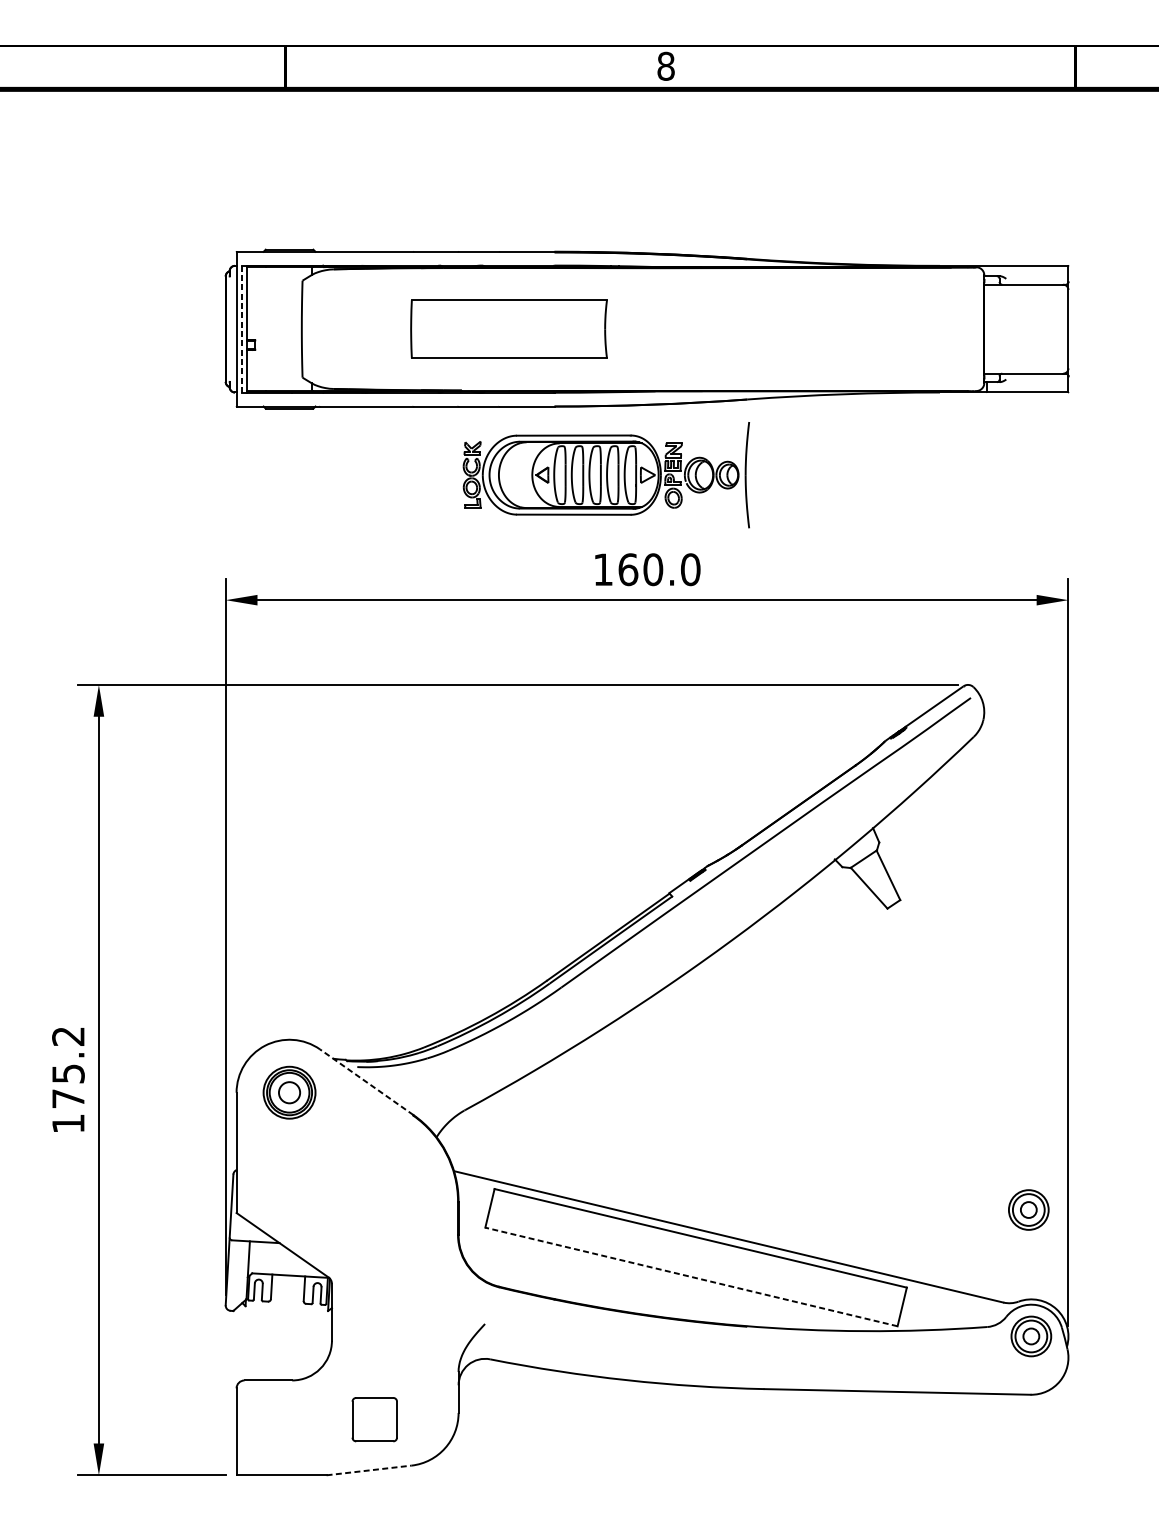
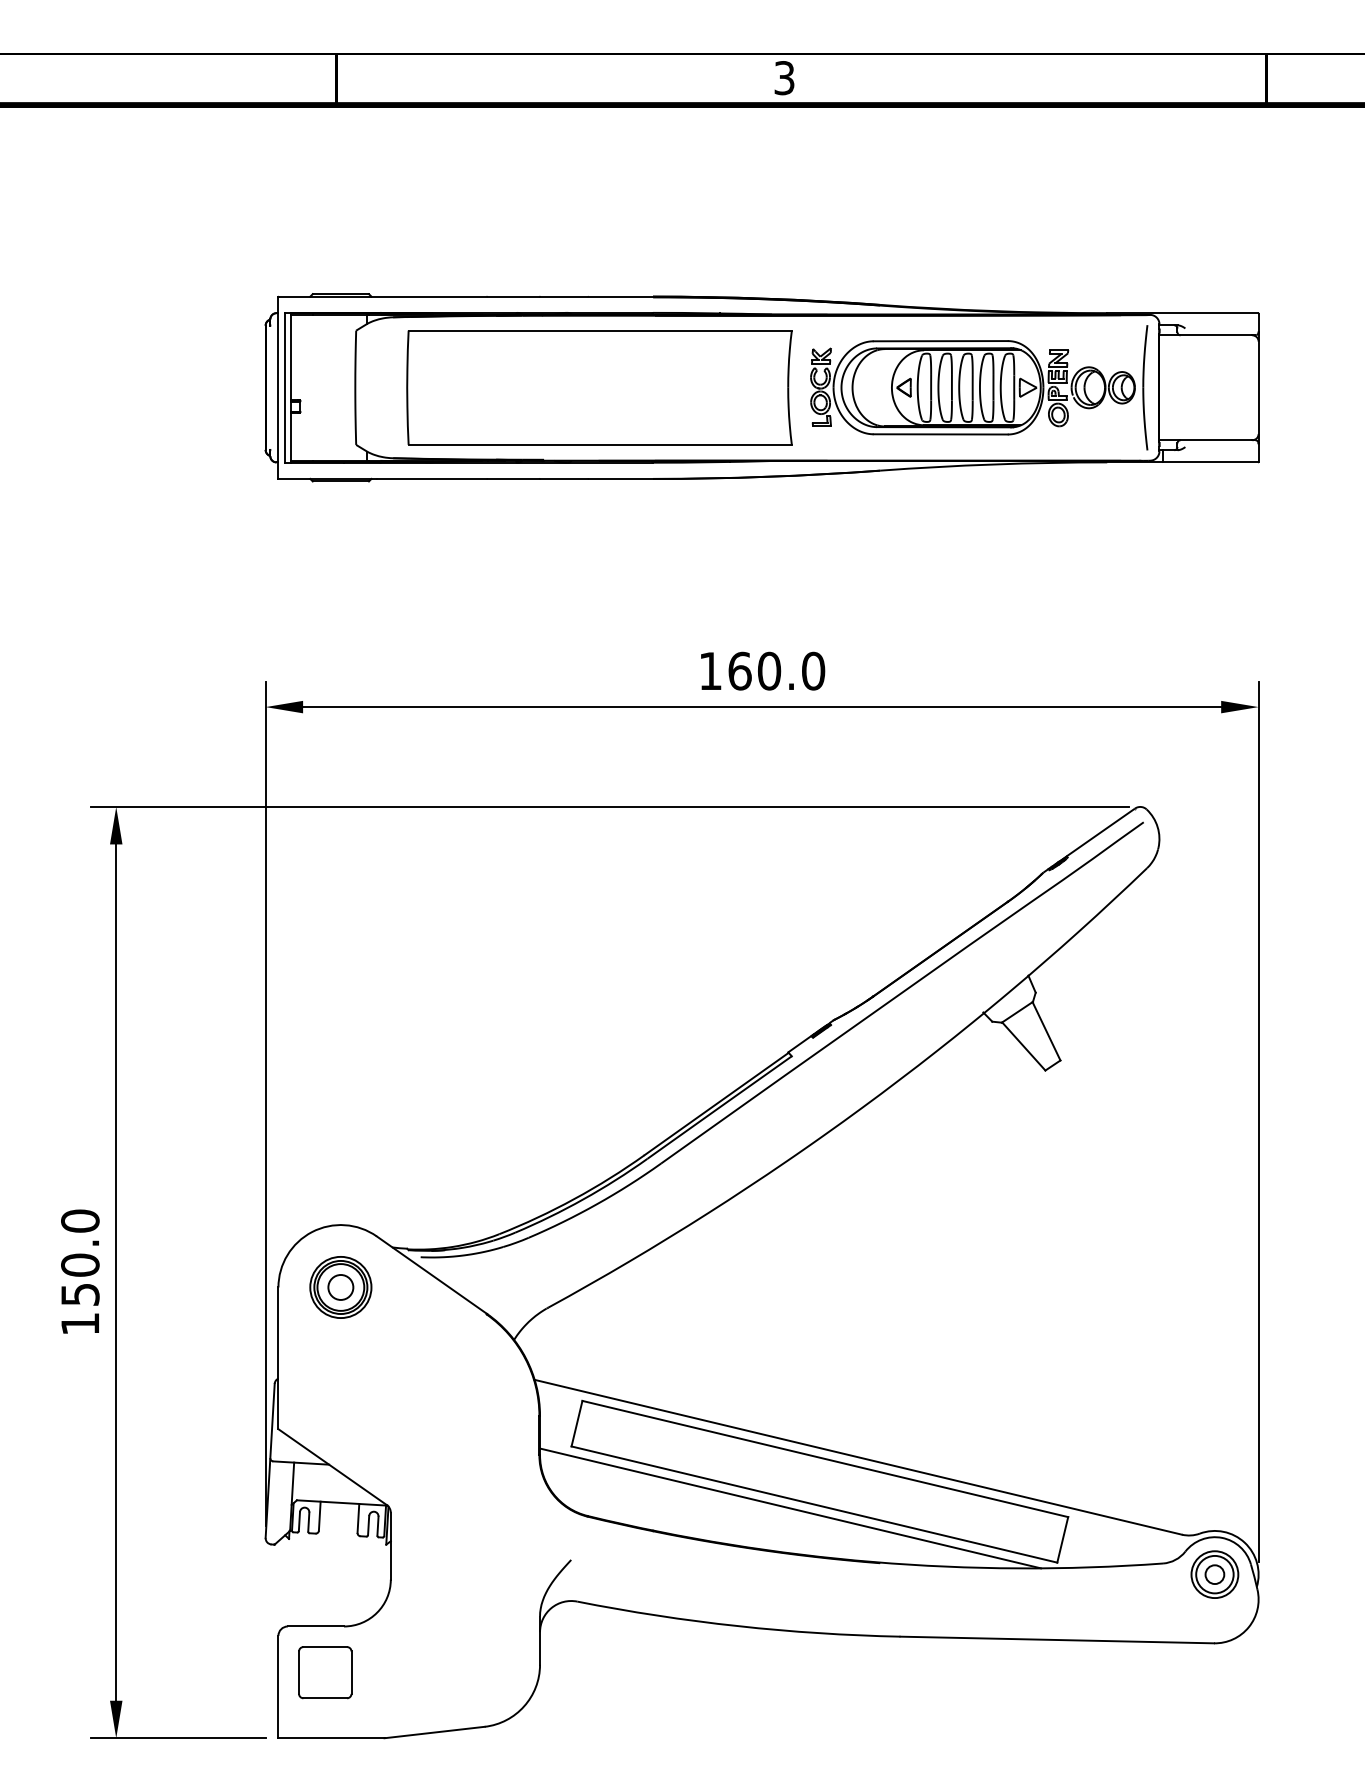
text: (666, 66) -> (784, 78), 8 -> 3
line: (242, 328) -> (285, 387), dashed -> solid
part: (509, 328) -> (599, 387), size x1.67
part: (606, 474) -> (979, 387), moved
text: (68, 1067) -> (80, 1257), 175.2 -> 150.0
line: (366, 1081) -> (431, 1274), dashed -> solid
part: (1028, 1209) -> (1211, 1425), removed
line: (691, 1276) -> (814, 1504), dashed -> solid
line: (671, 1280) -> (790, 1508), added
part: (374, 1419) -> (325, 1672), moved
line: (369, 1470) -> (435, 1732), dashed -> solid

